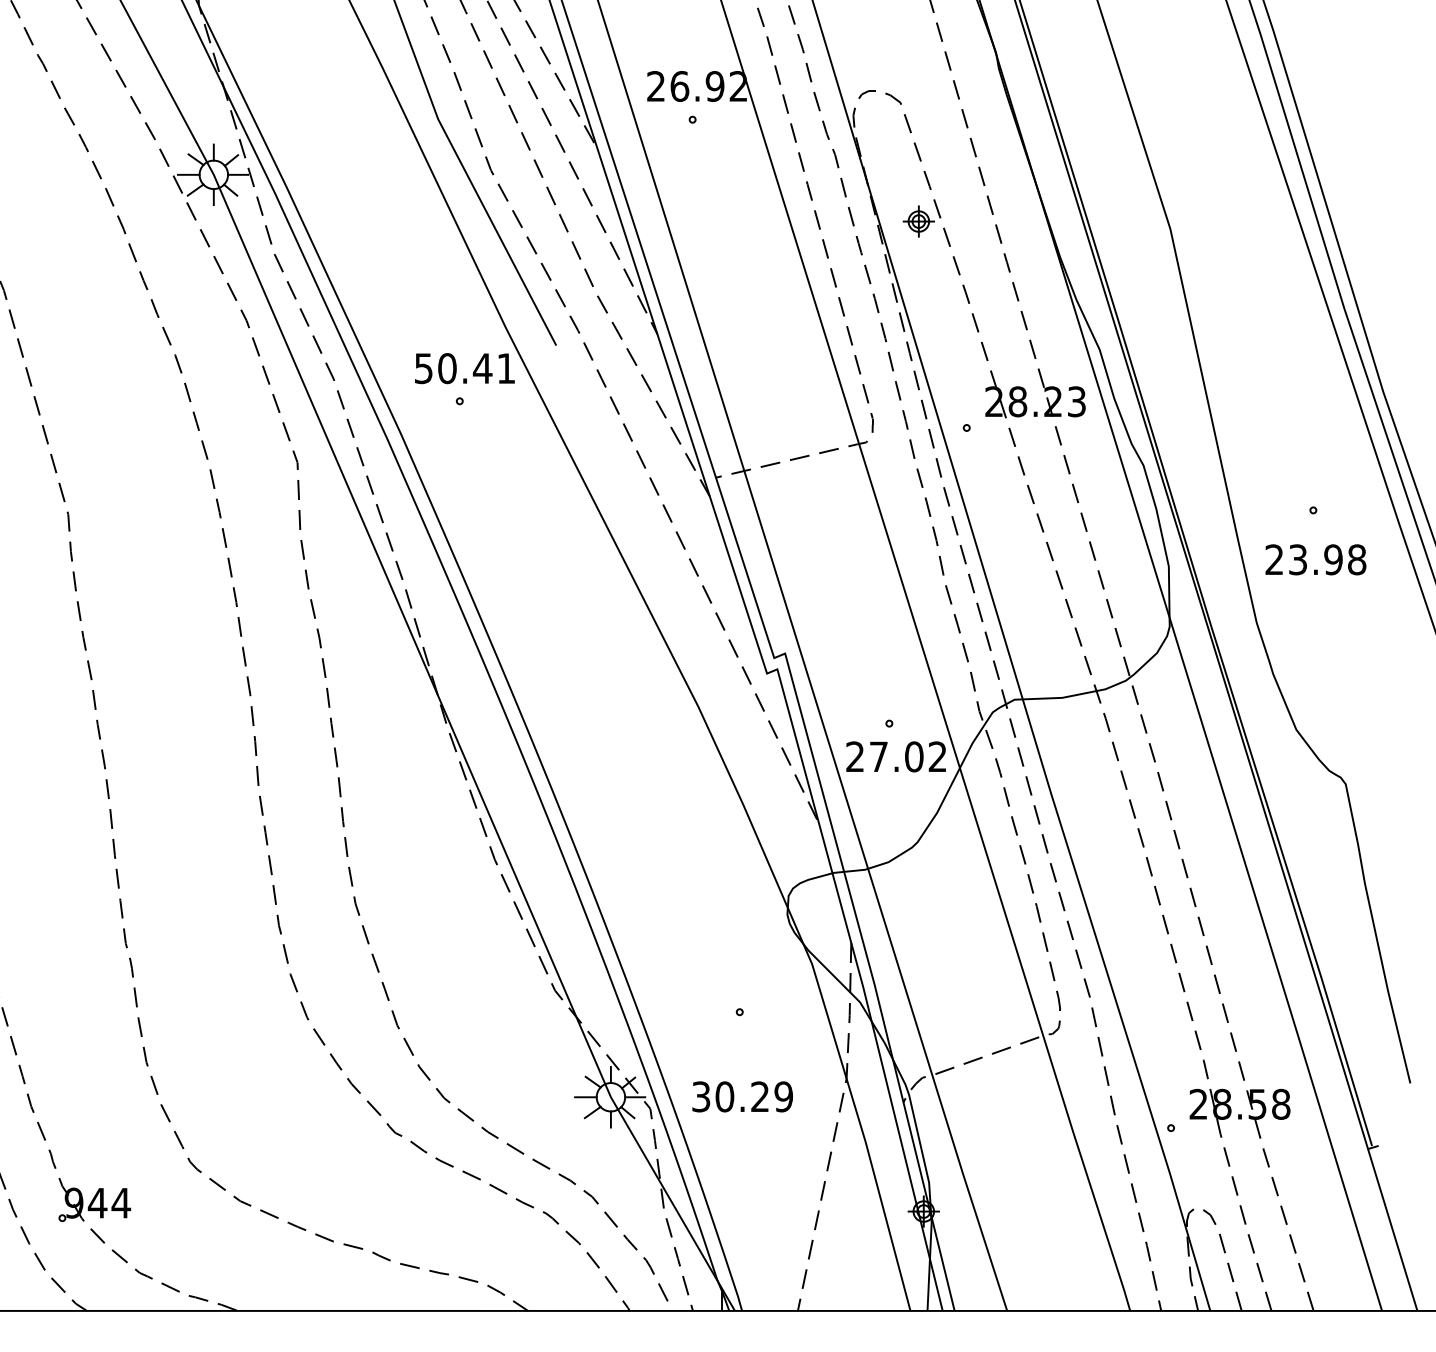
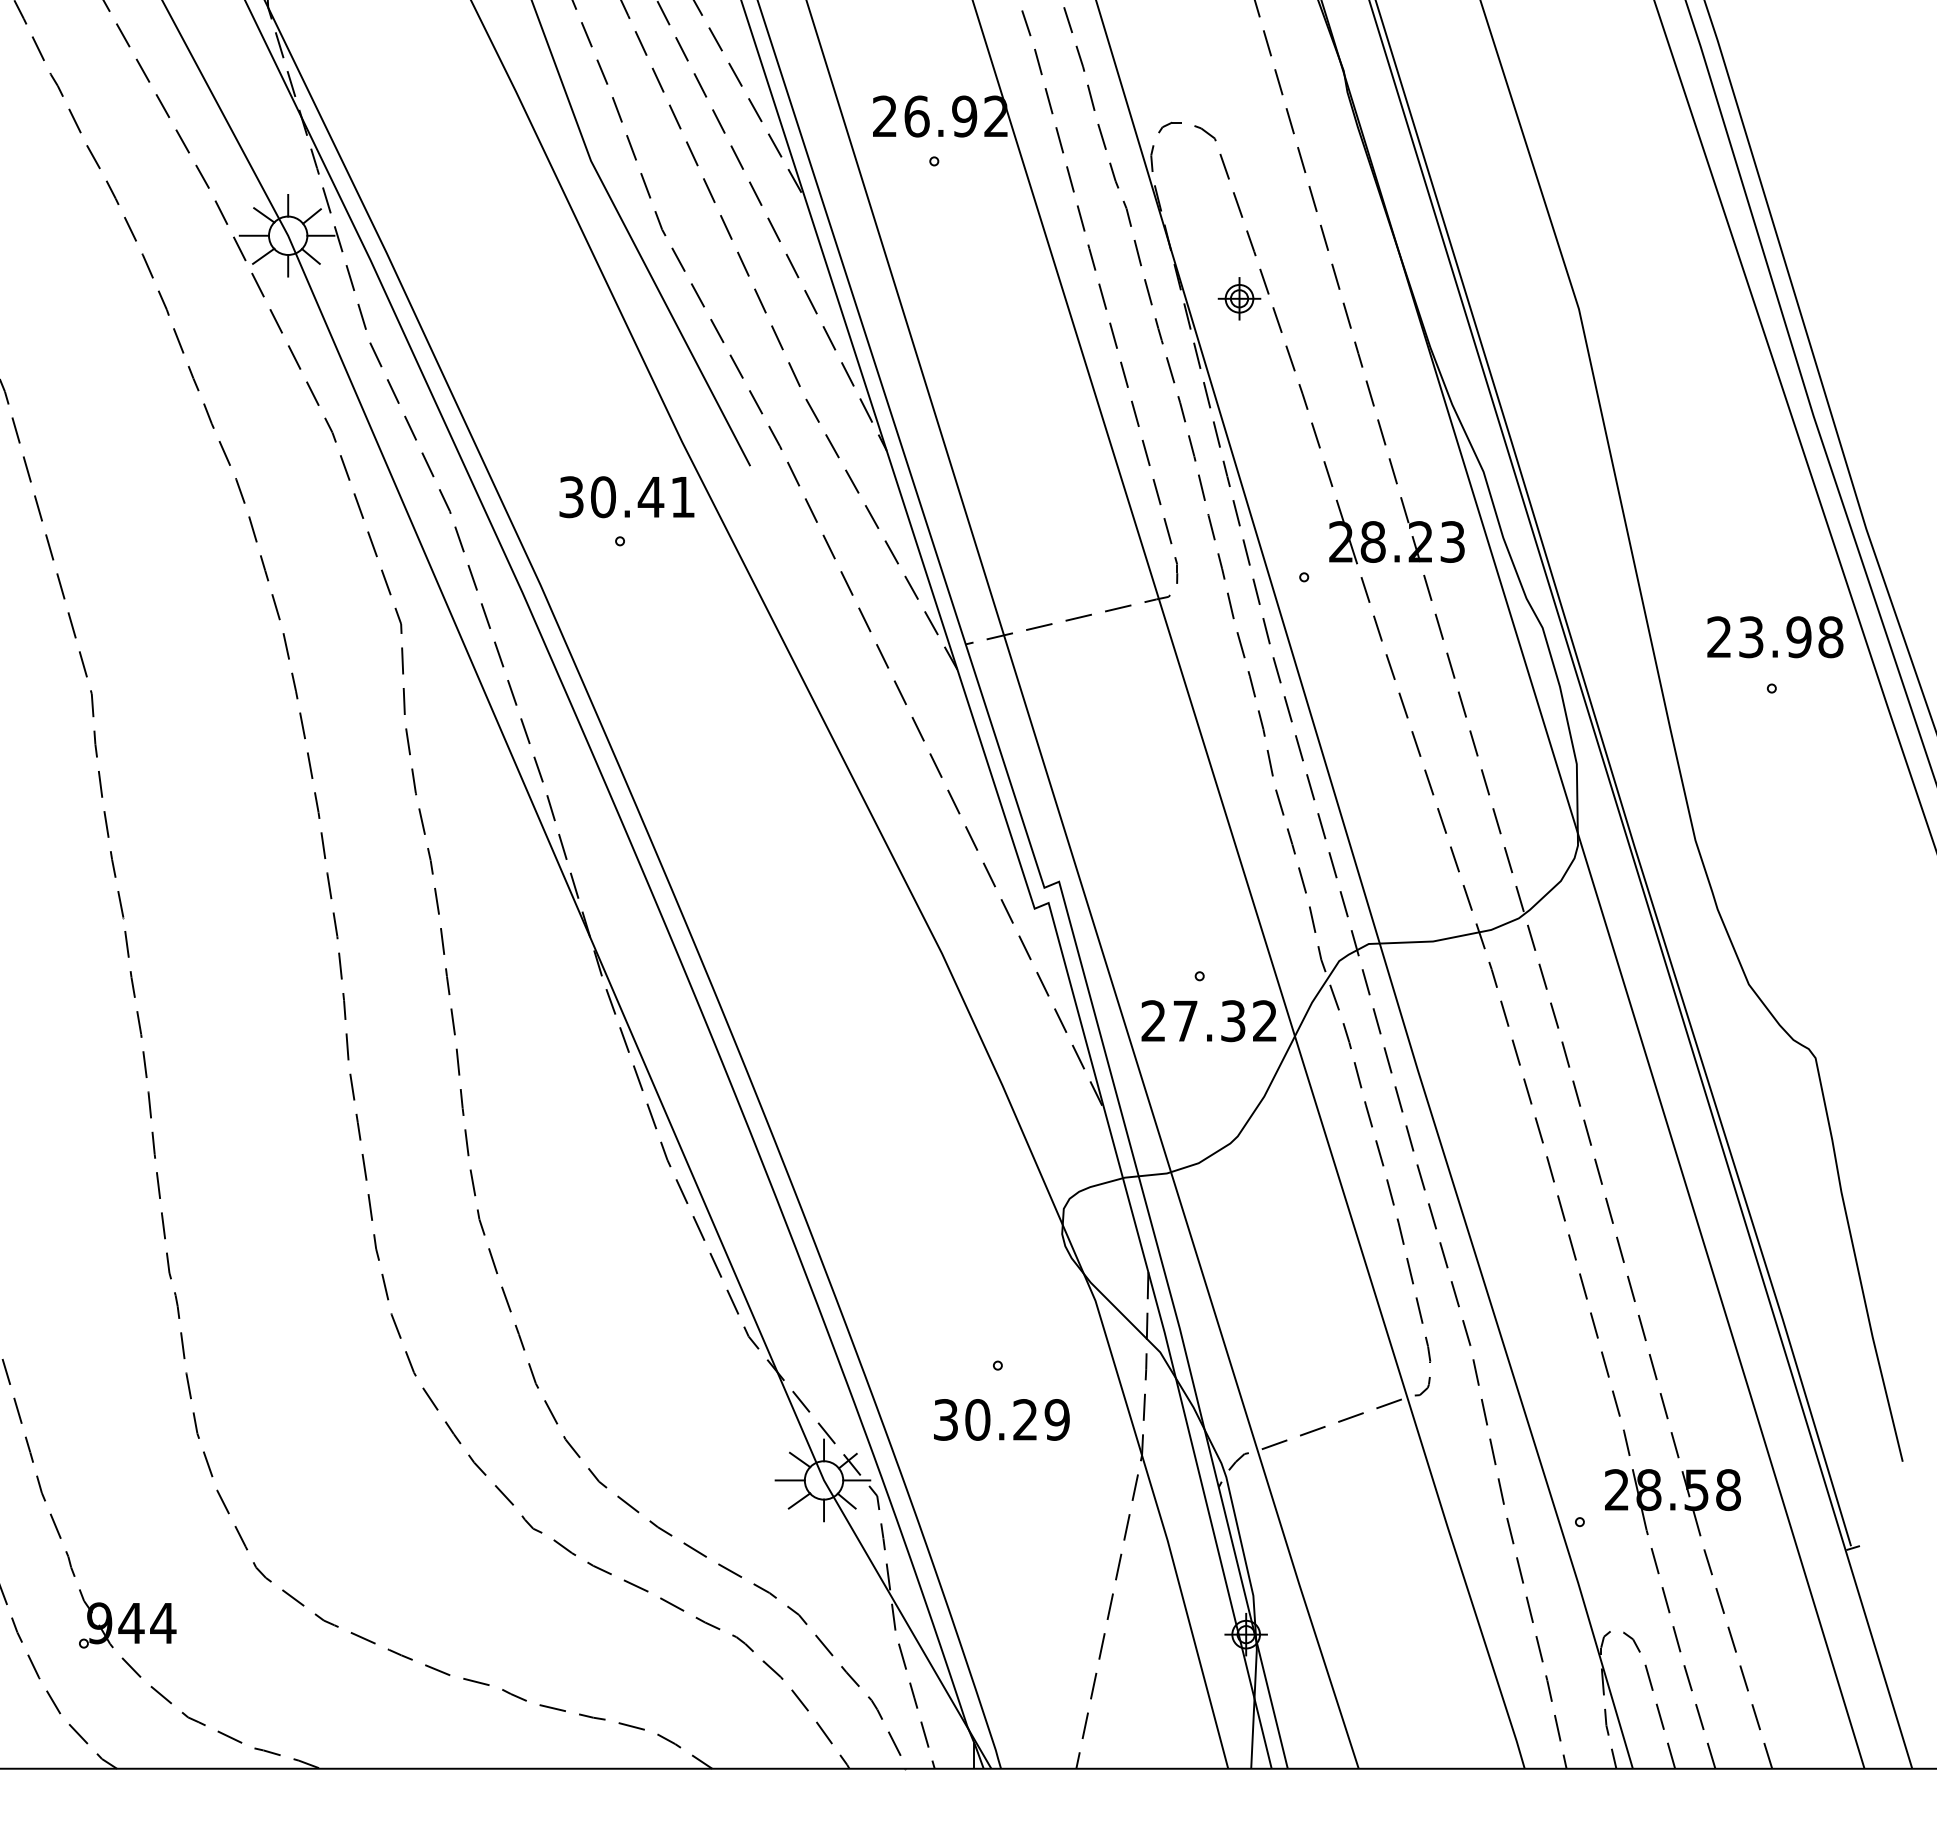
text: (423, 368) -> (571, 496), 50.41 -> 30.41
text: (1316, 560) -> (1775, 637), moved
text: (913, 757) -> (1232, 1021), 27.02 -> 27.32
text: (742, 1096) -> (1001, 1419), moved

